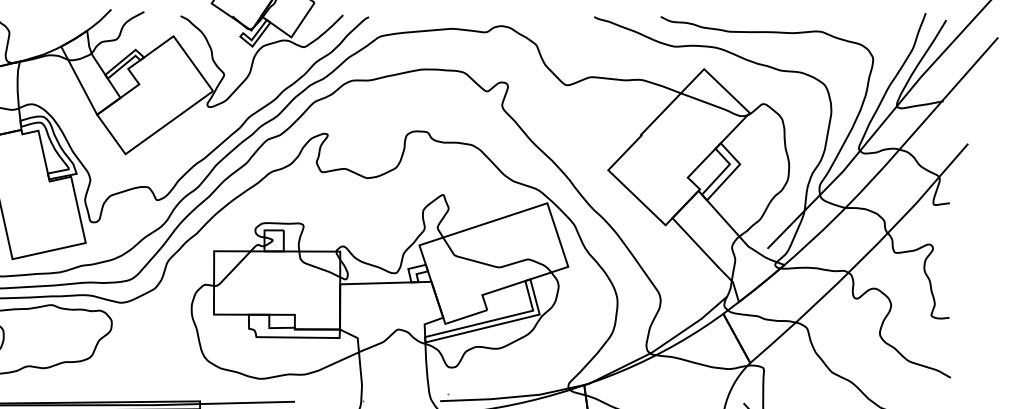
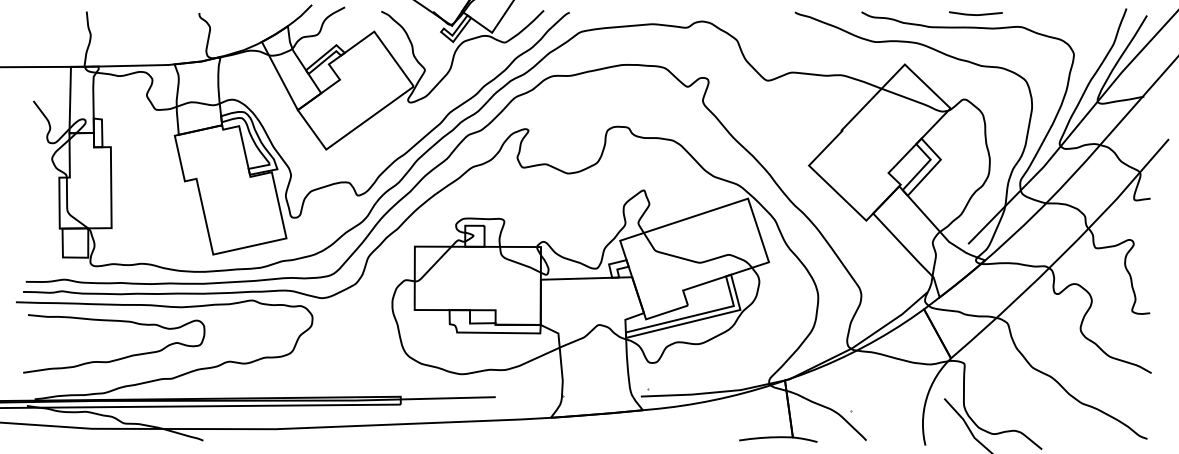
line: (774, 19) -> (975, 14), added

